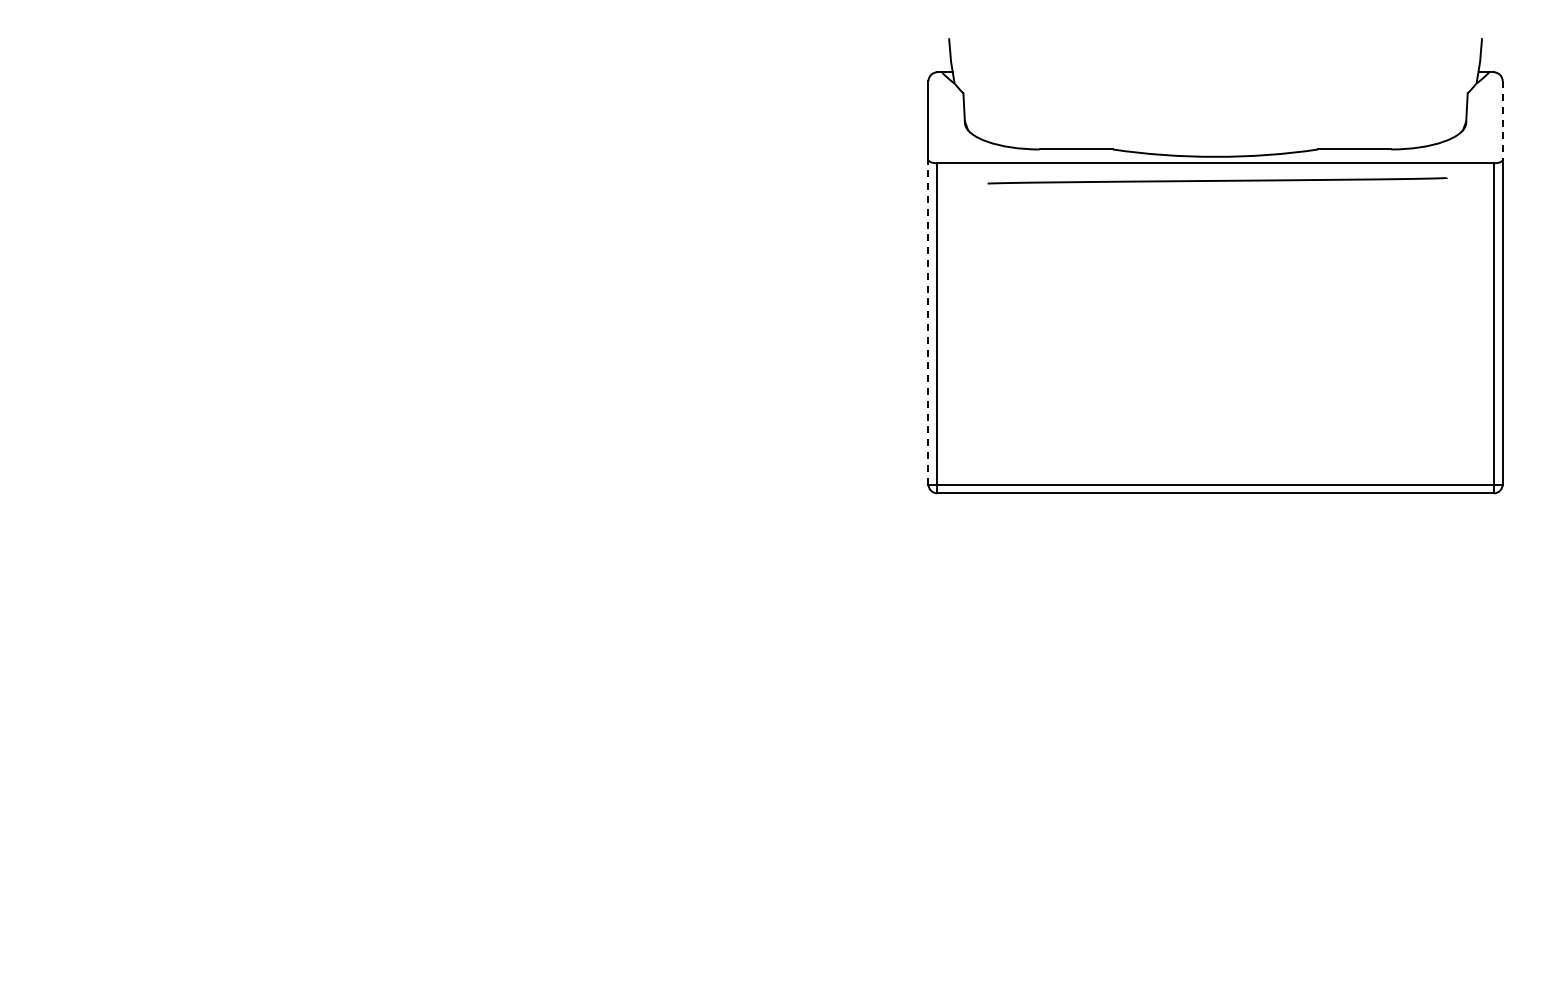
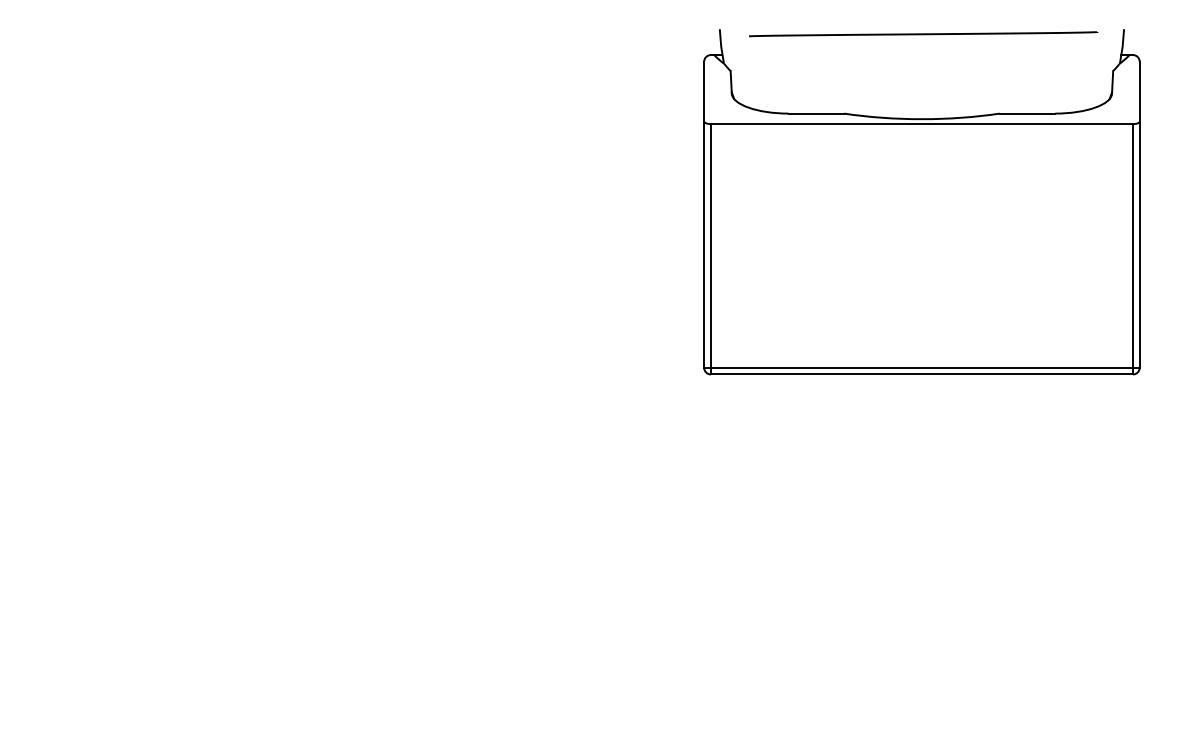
line: (1502, 121) -> (1139, 92), dashed -> solid
line: (1217, 180) -> (923, 33), moved
line: (928, 321) -> (704, 244), dashed -> solid

